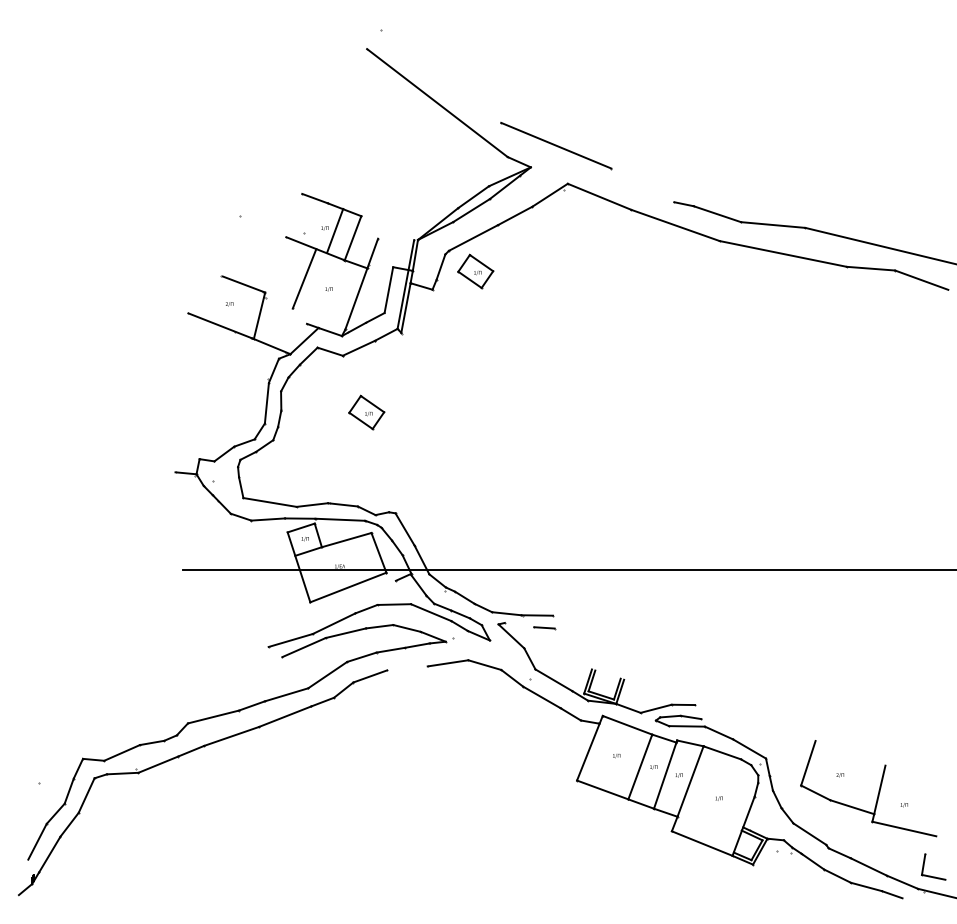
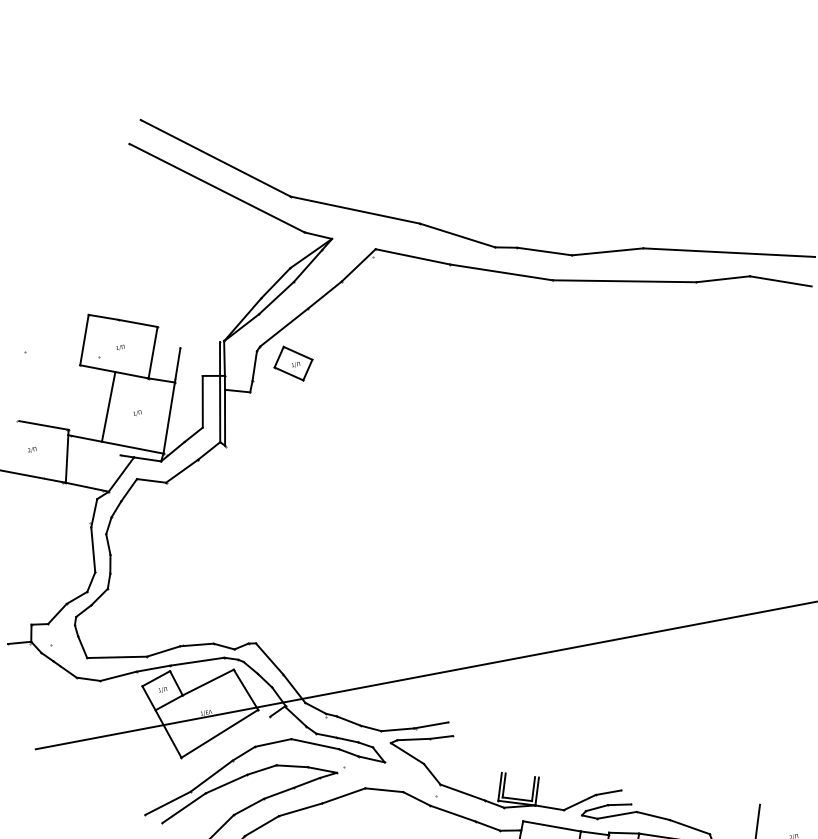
line: (441, 75) -> (215, 157), added
line: (642, 185) -> (457, 235), added
line: (335, 230) -> (84, 339), moved
line: (304, 313) -> (115, 444), added
part: (366, 412) -> (203, 539), removed
line: (519, 624) -> (413, 738), added
line: (407, 668) -> (300, 809), added

